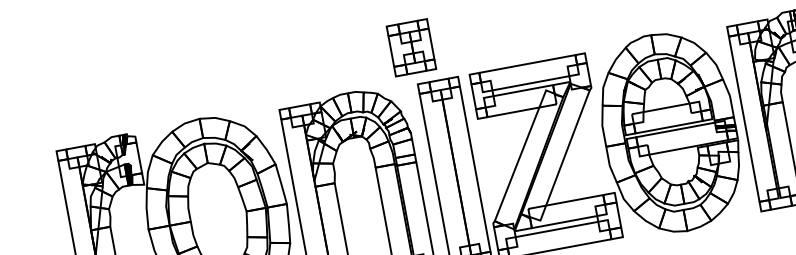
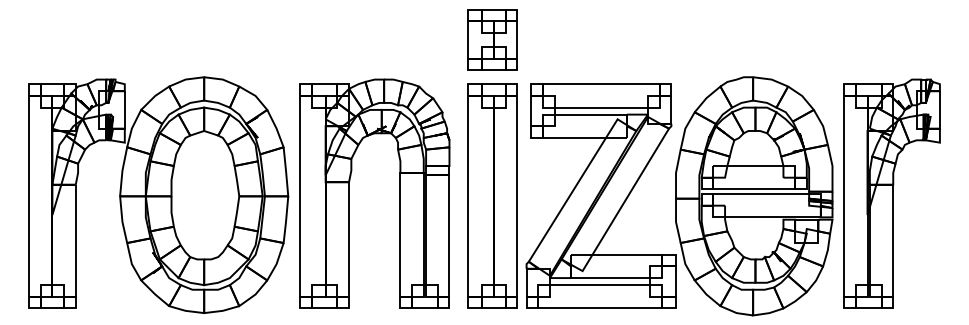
part: (411, 47) -> (492, 39), moved

